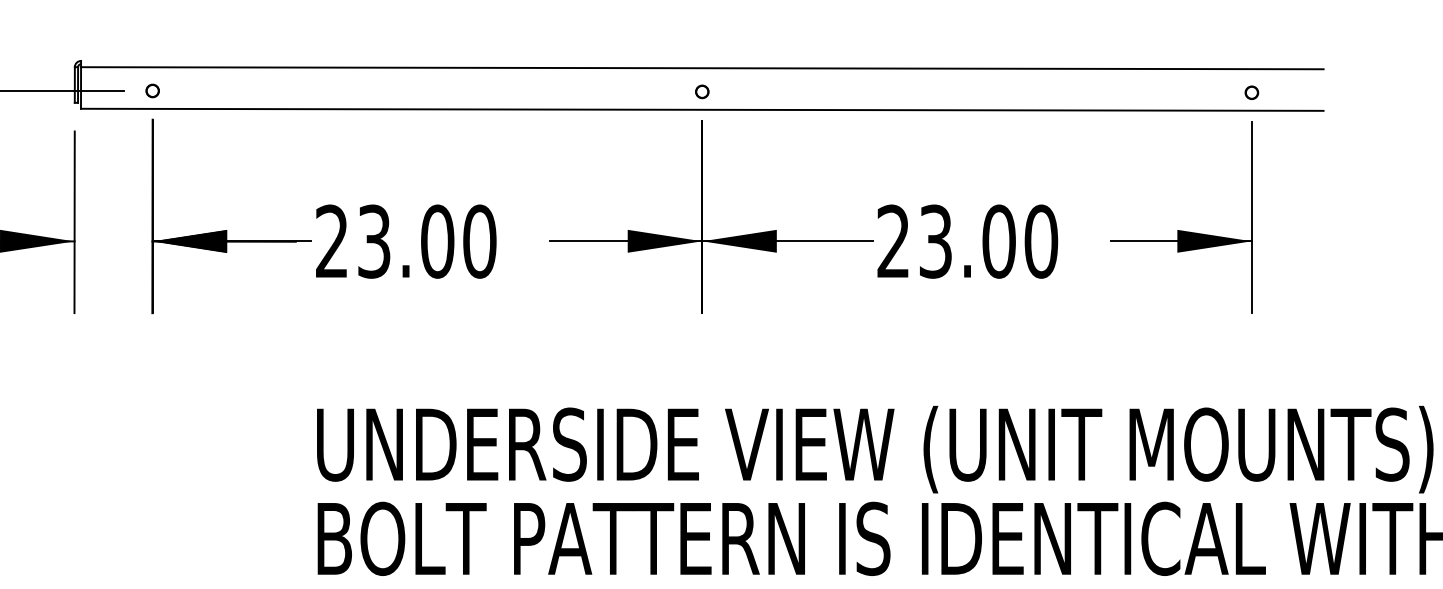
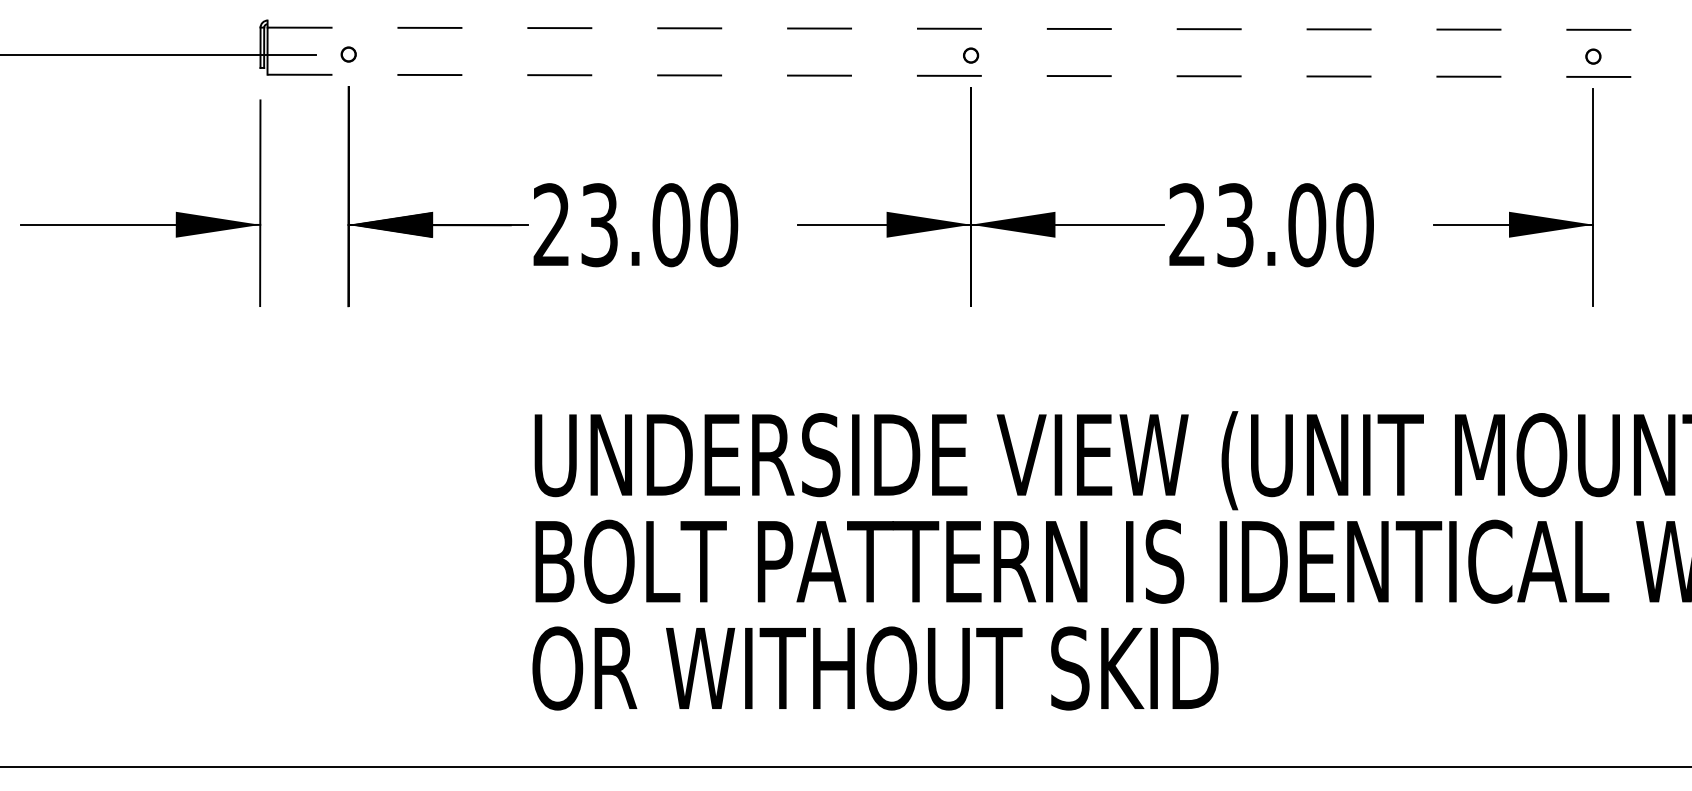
line: (702, 67) -> (971, 28), solid -> dashed
line: (702, 109) -> (971, 75), solid -> dashed

